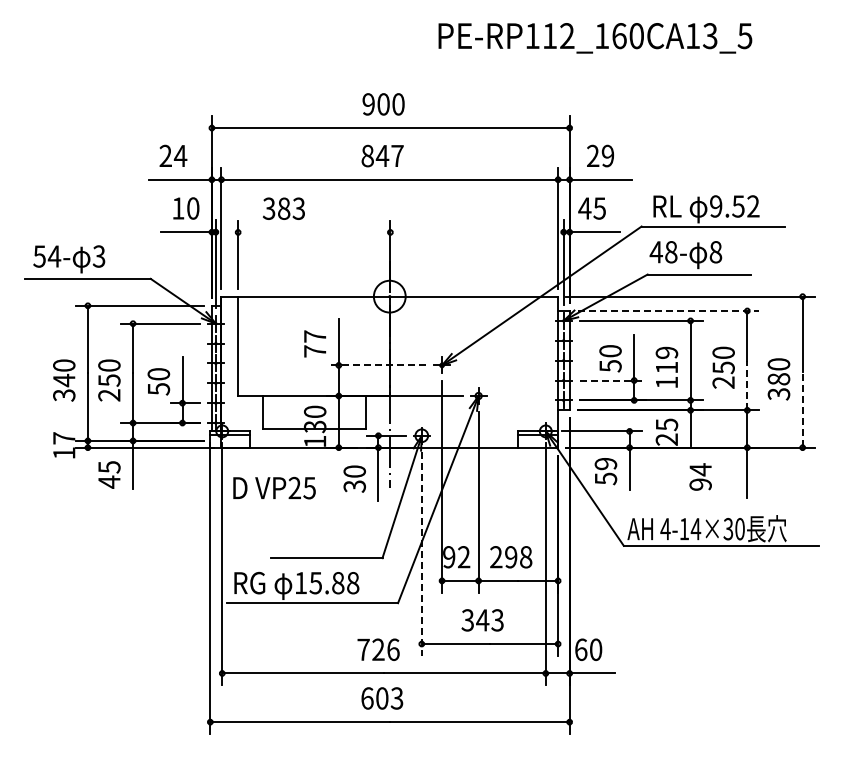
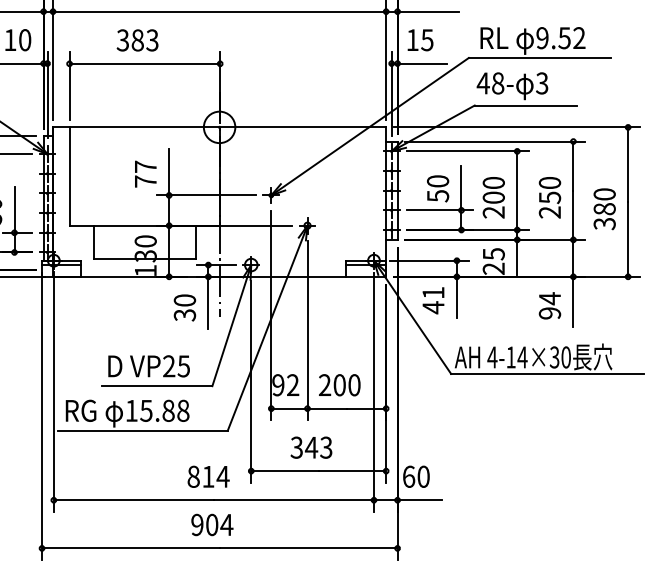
text: (283, 208) -> (137, 40), moved
text: (584, 208) -> (412, 40), 45 -> 15
line: (313, 232) -> (144, 63), added
text: (715, 252) -> (541, 83), 8 -> 3
line: (668, 310) -> (495, 141), dashed -> solid
line: (376, 365) -> (206, 195), dashed -> solid
text: (666, 367) -> (493, 197), 119 -> 200
line: (613, 380) -> (440, 210), dashed -> solid
line: (747, 384) -> (573, 214), dashed -> solid
line: (802, 409) -> (627, 239), dashed -> solid
text: (605, 471) -> (433, 300), 59 -> 41
text: (700, 476) -> (549, 305), moved
text: (274, 487) -> (149, 365), moved
line: (421, 554) -> (250, 382), dashed -> solid
text: (518, 557) -> (346, 385), 298 -> 200
text: (378, 649) -> (208, 476), 726 -> 814
text: (382, 698) -> (212, 525), 603 -> 904

